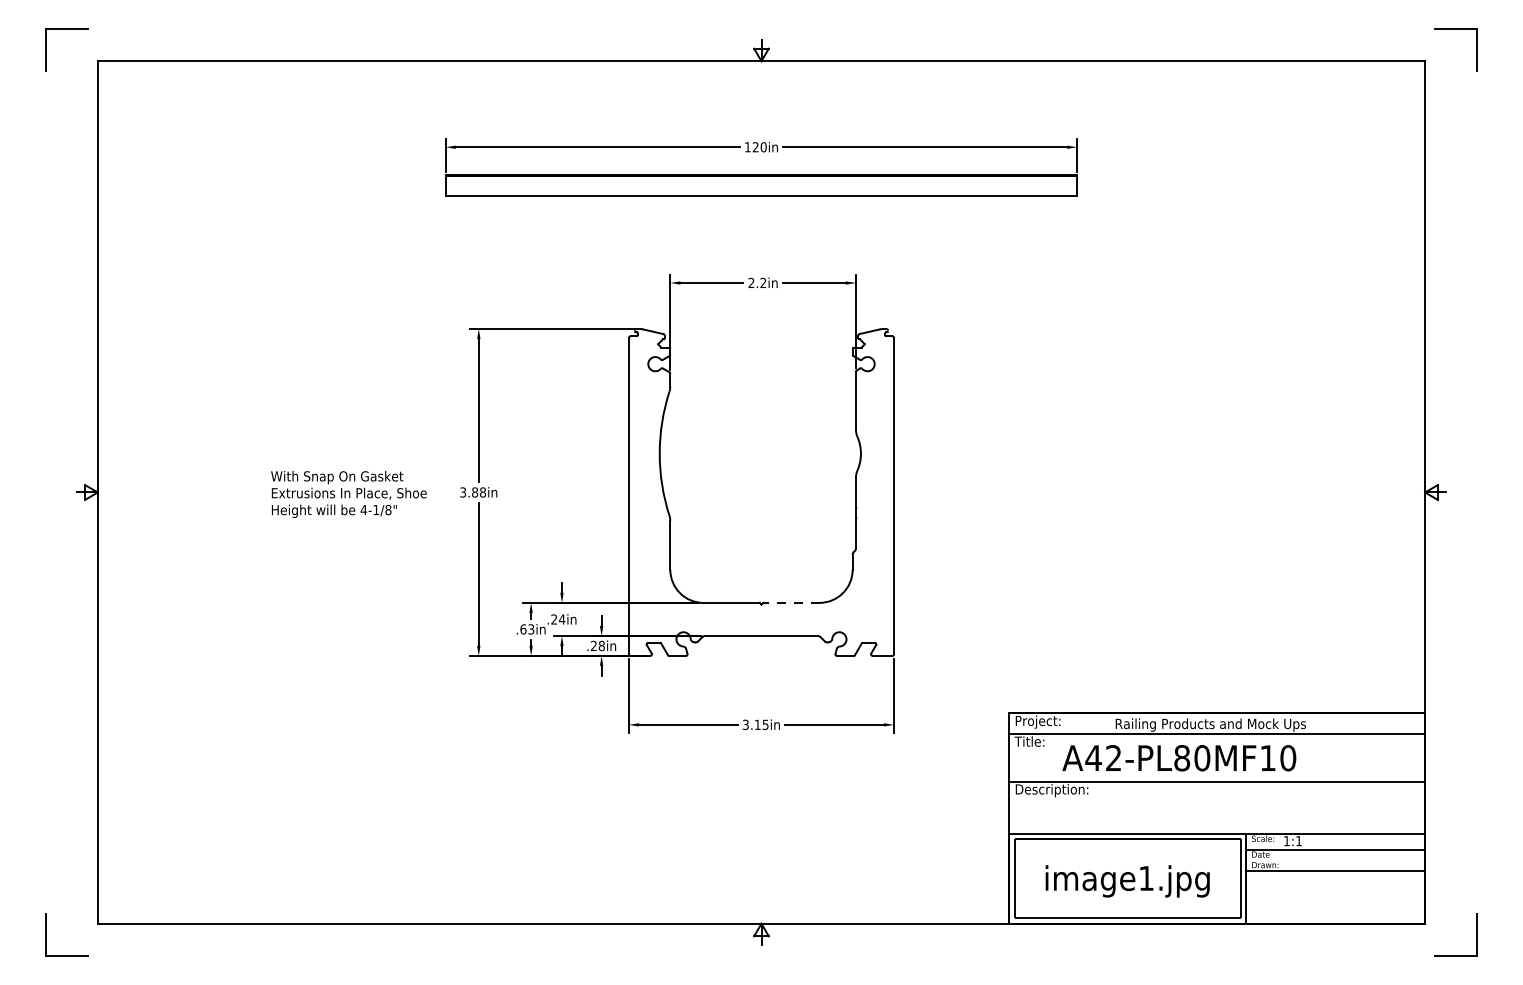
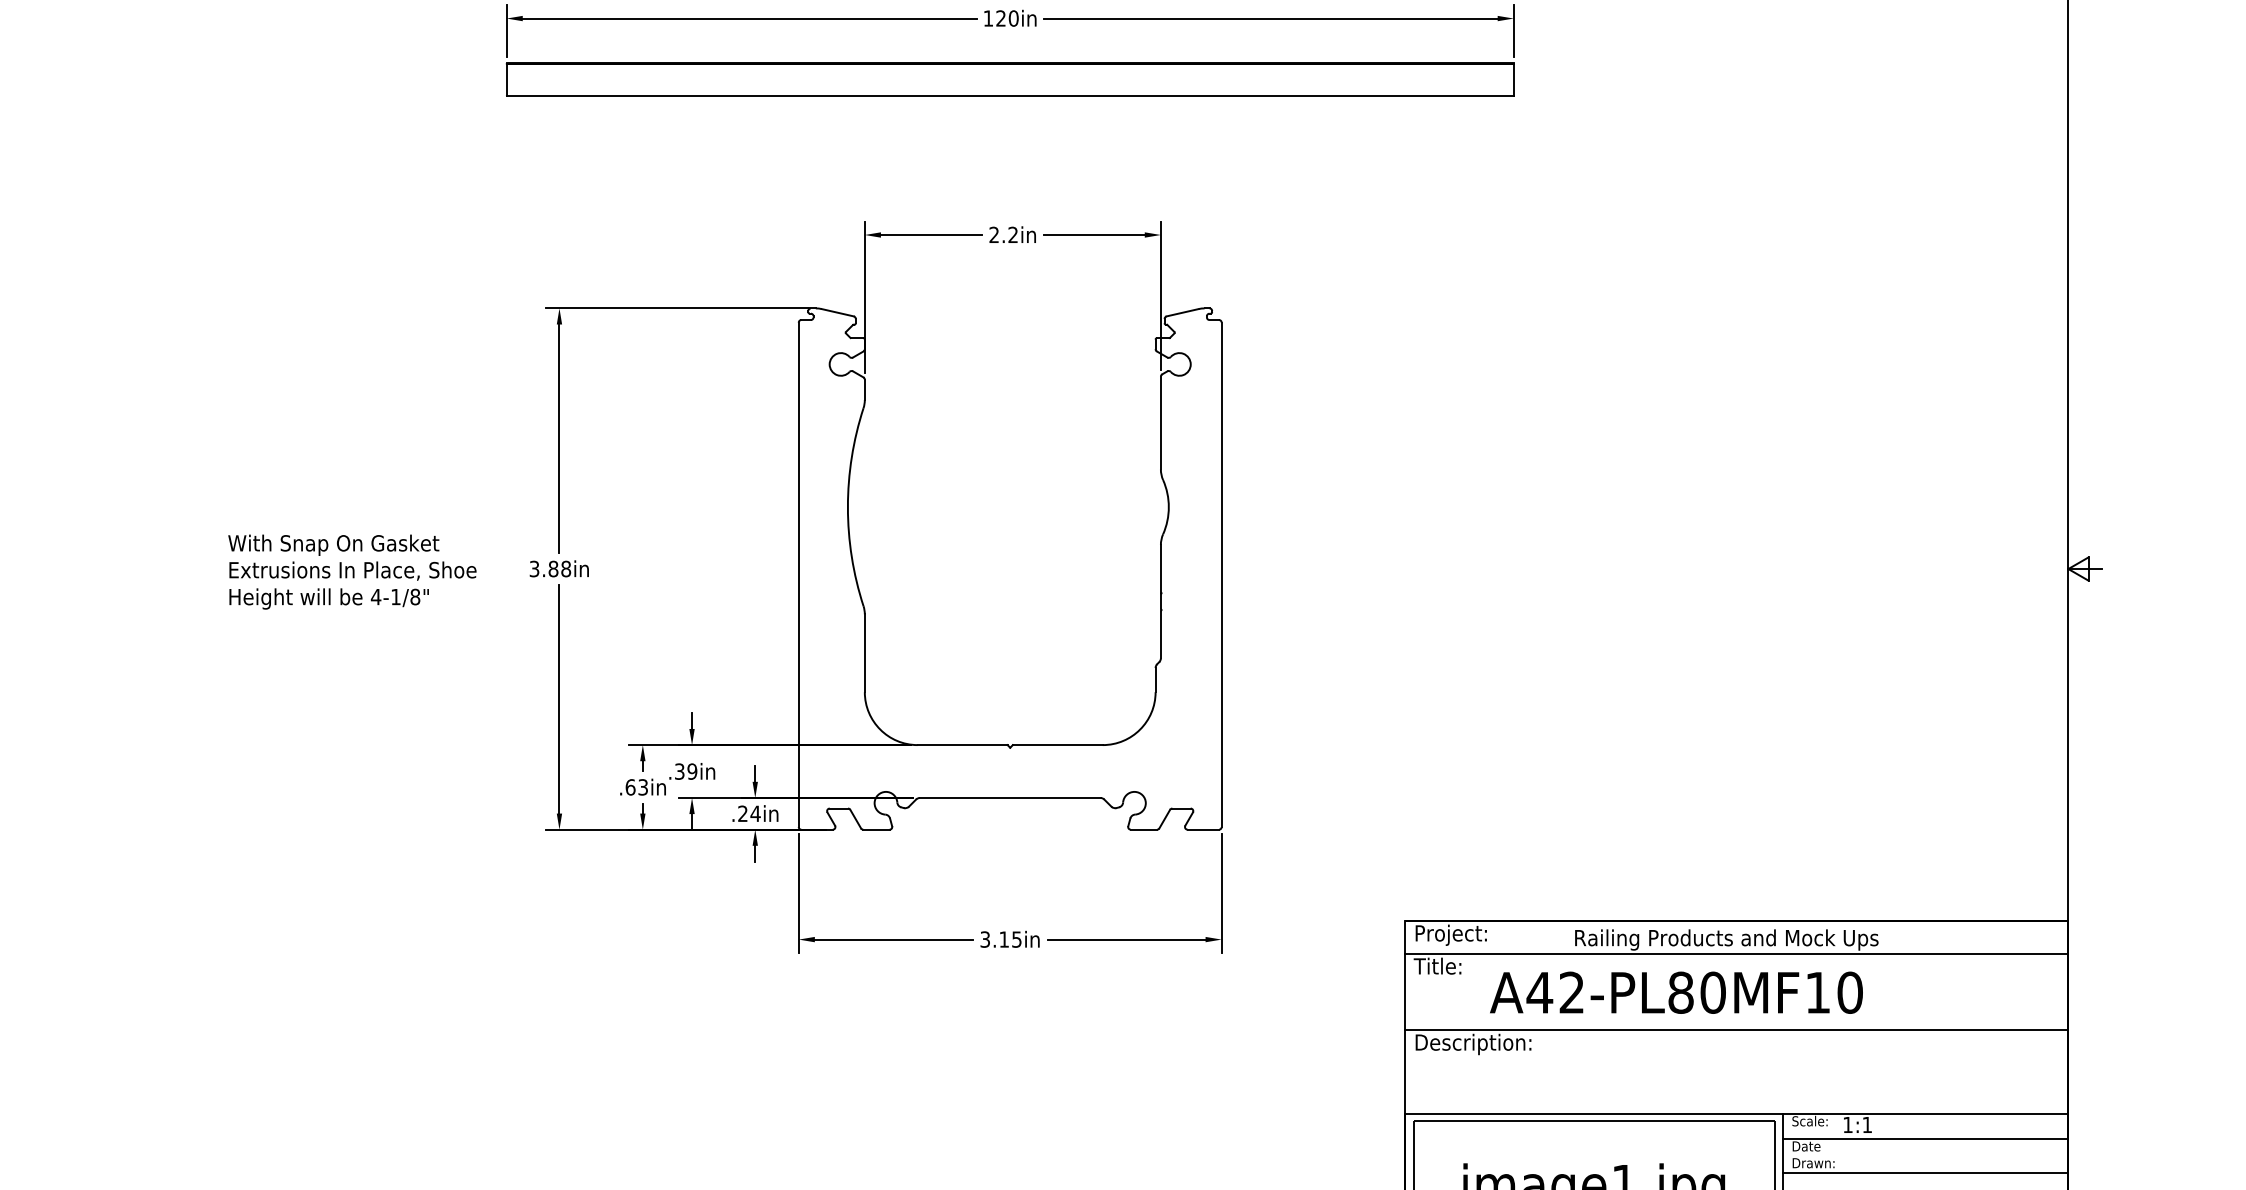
line: (790, 602) -> (1056, 744), dashed -> solid
text: (558, 619) -> (686, 771), .24in -> .39in
text: (601, 645) -> (755, 813), .28in -> .24in

